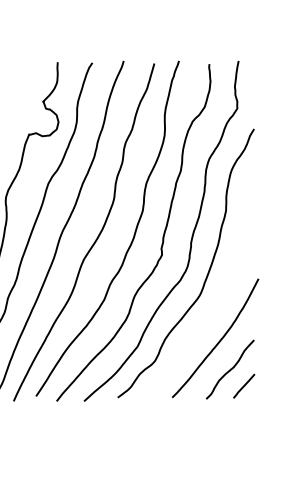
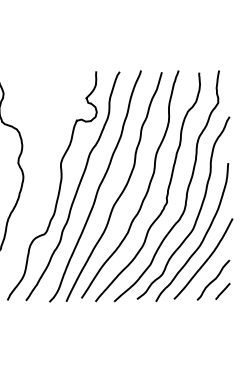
curve: (215, 306) -> (203, 237), added

